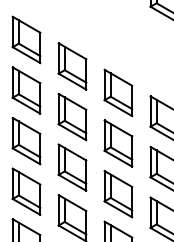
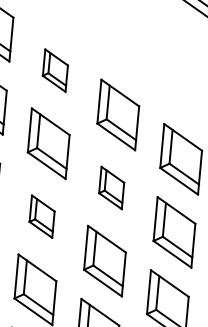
part: (72, 66) -> (55, 70), size x0.6
part: (118, 143) -> (111, 187), size x0.6
part: (72, 167) -> (42, 216), size x0.6

